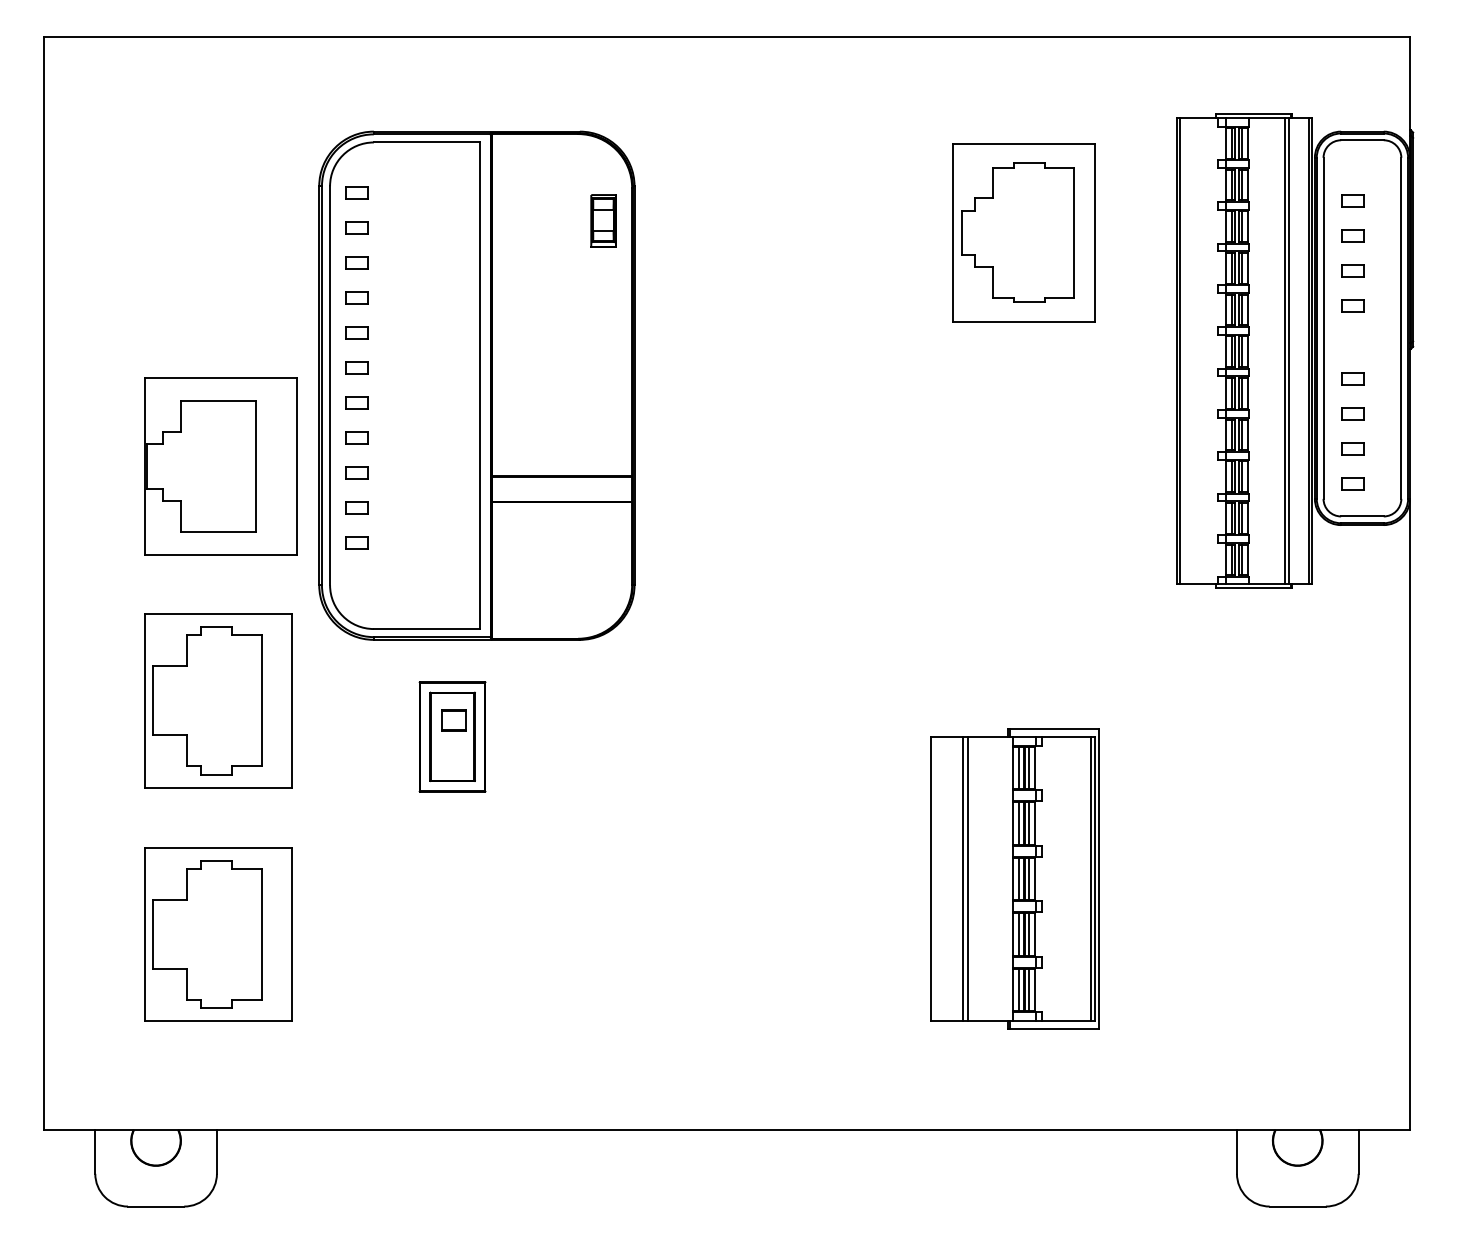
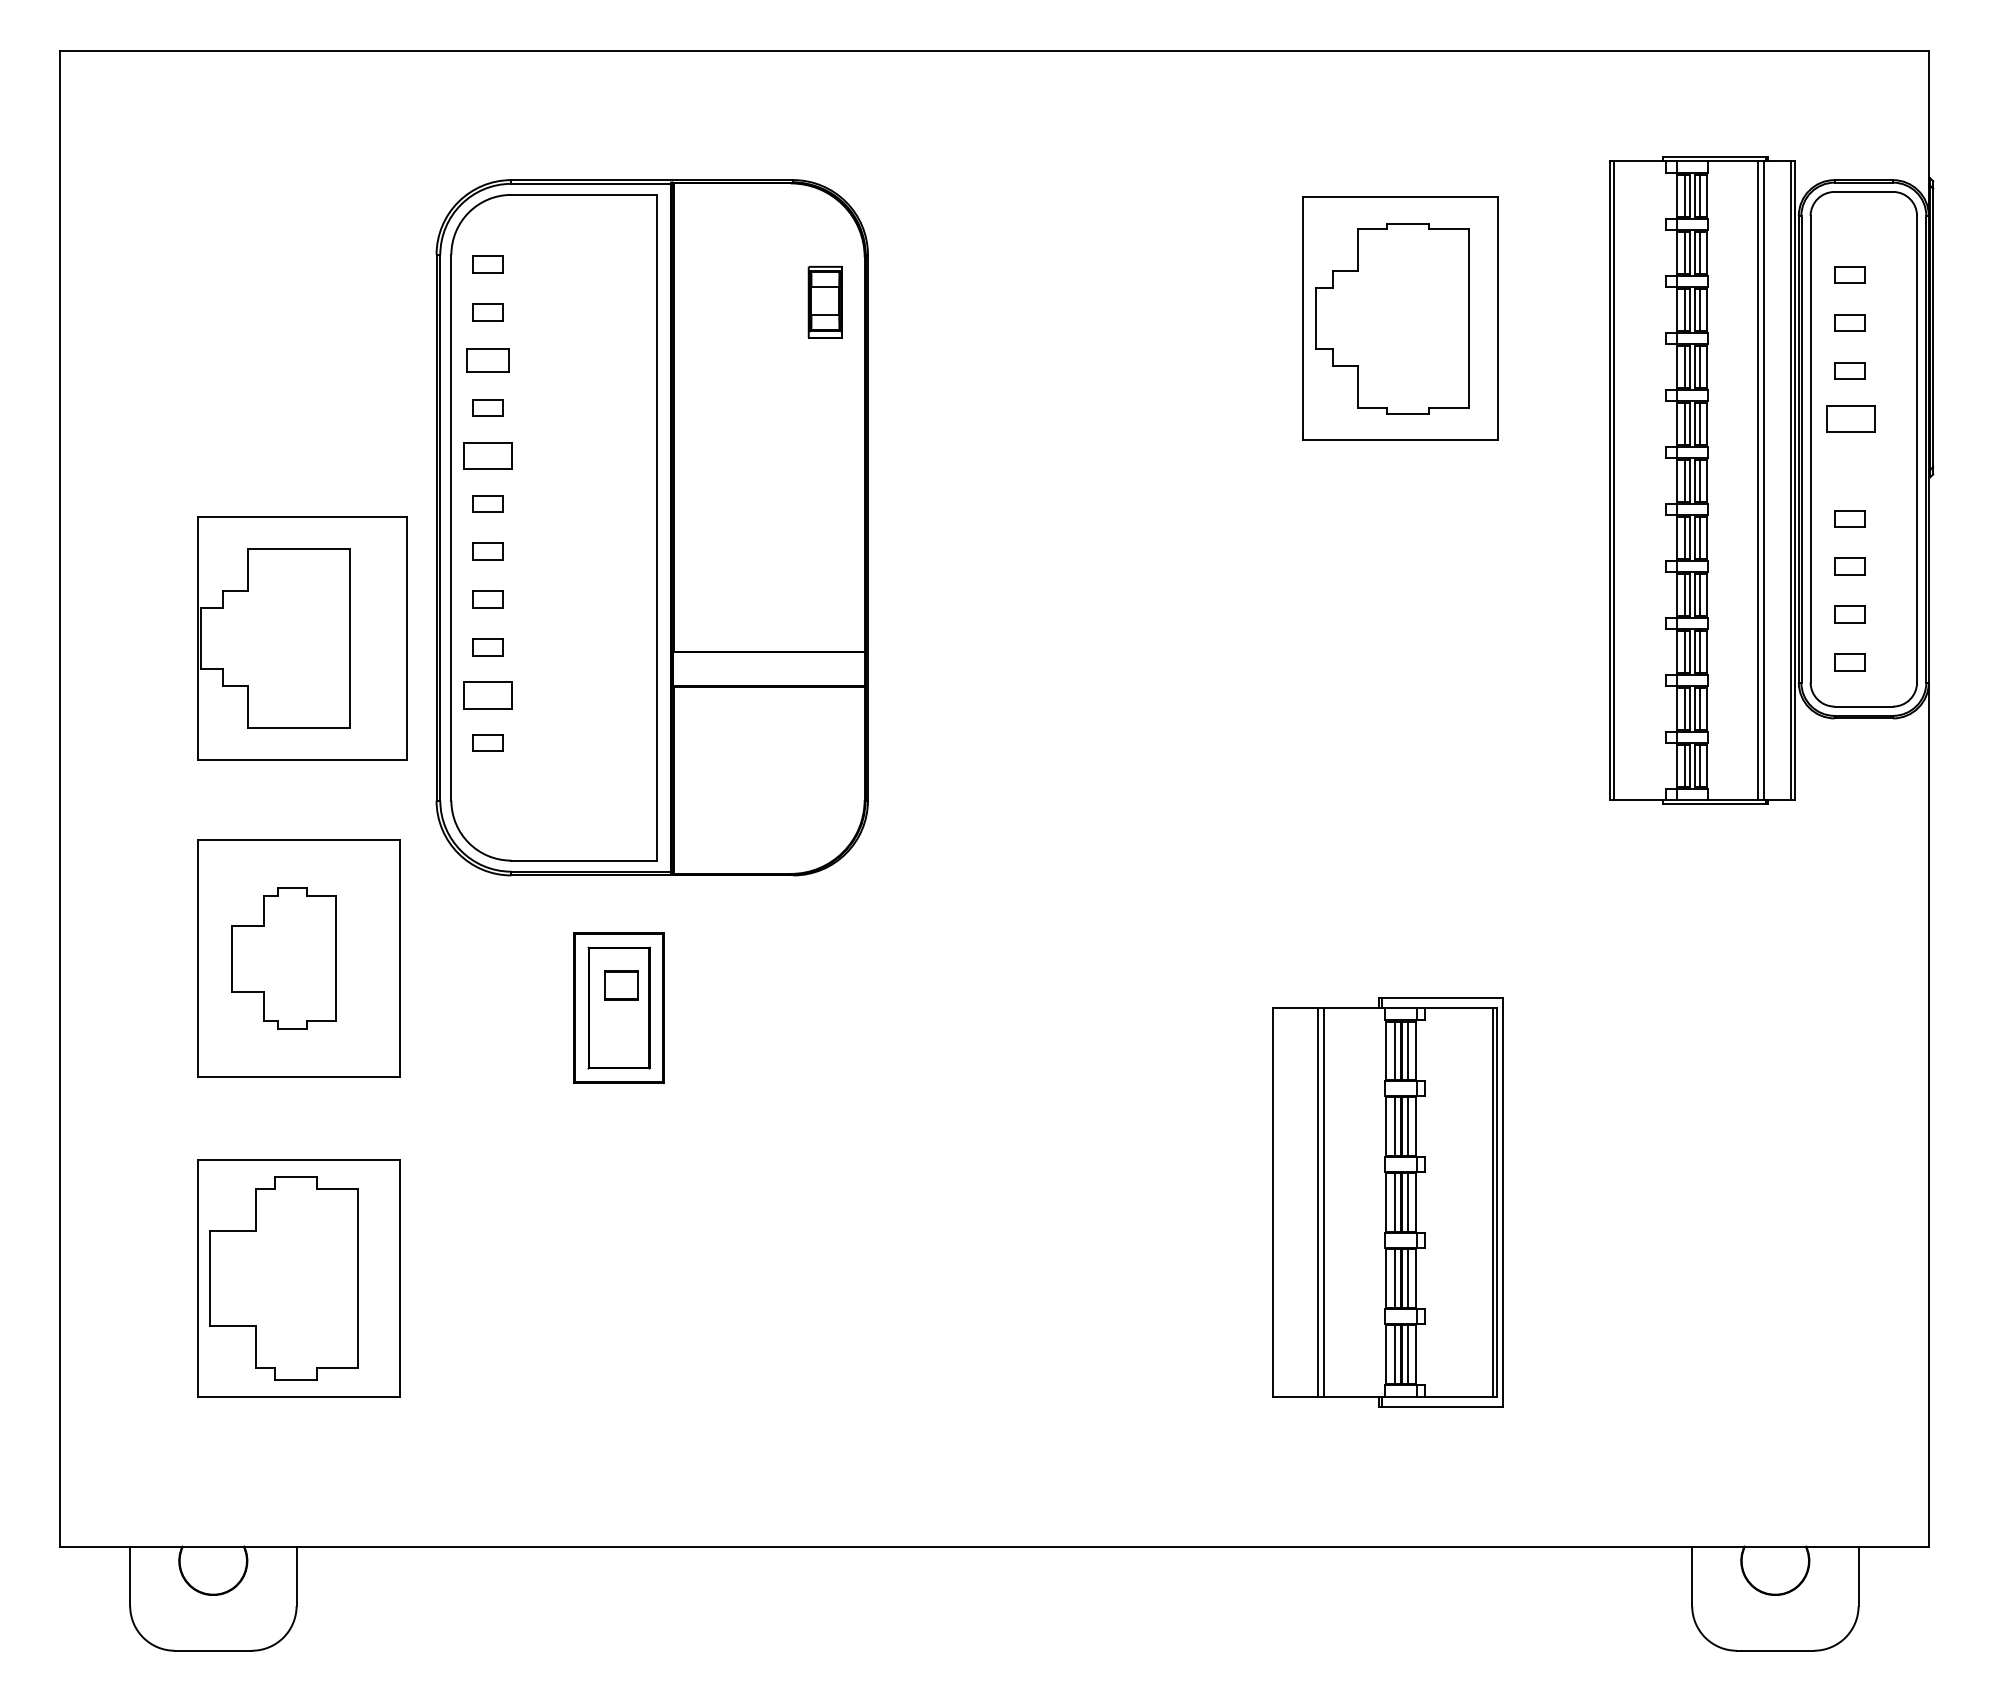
part: (356, 263) -> (487, 360), size x1.4
part: (1351, 305) -> (1849, 418), size x1.6
part: (356, 332) -> (487, 455), size x1.6
part: (356, 507) -> (487, 694), size x1.6
part: (207, 700) -> (283, 958), size x0.7

